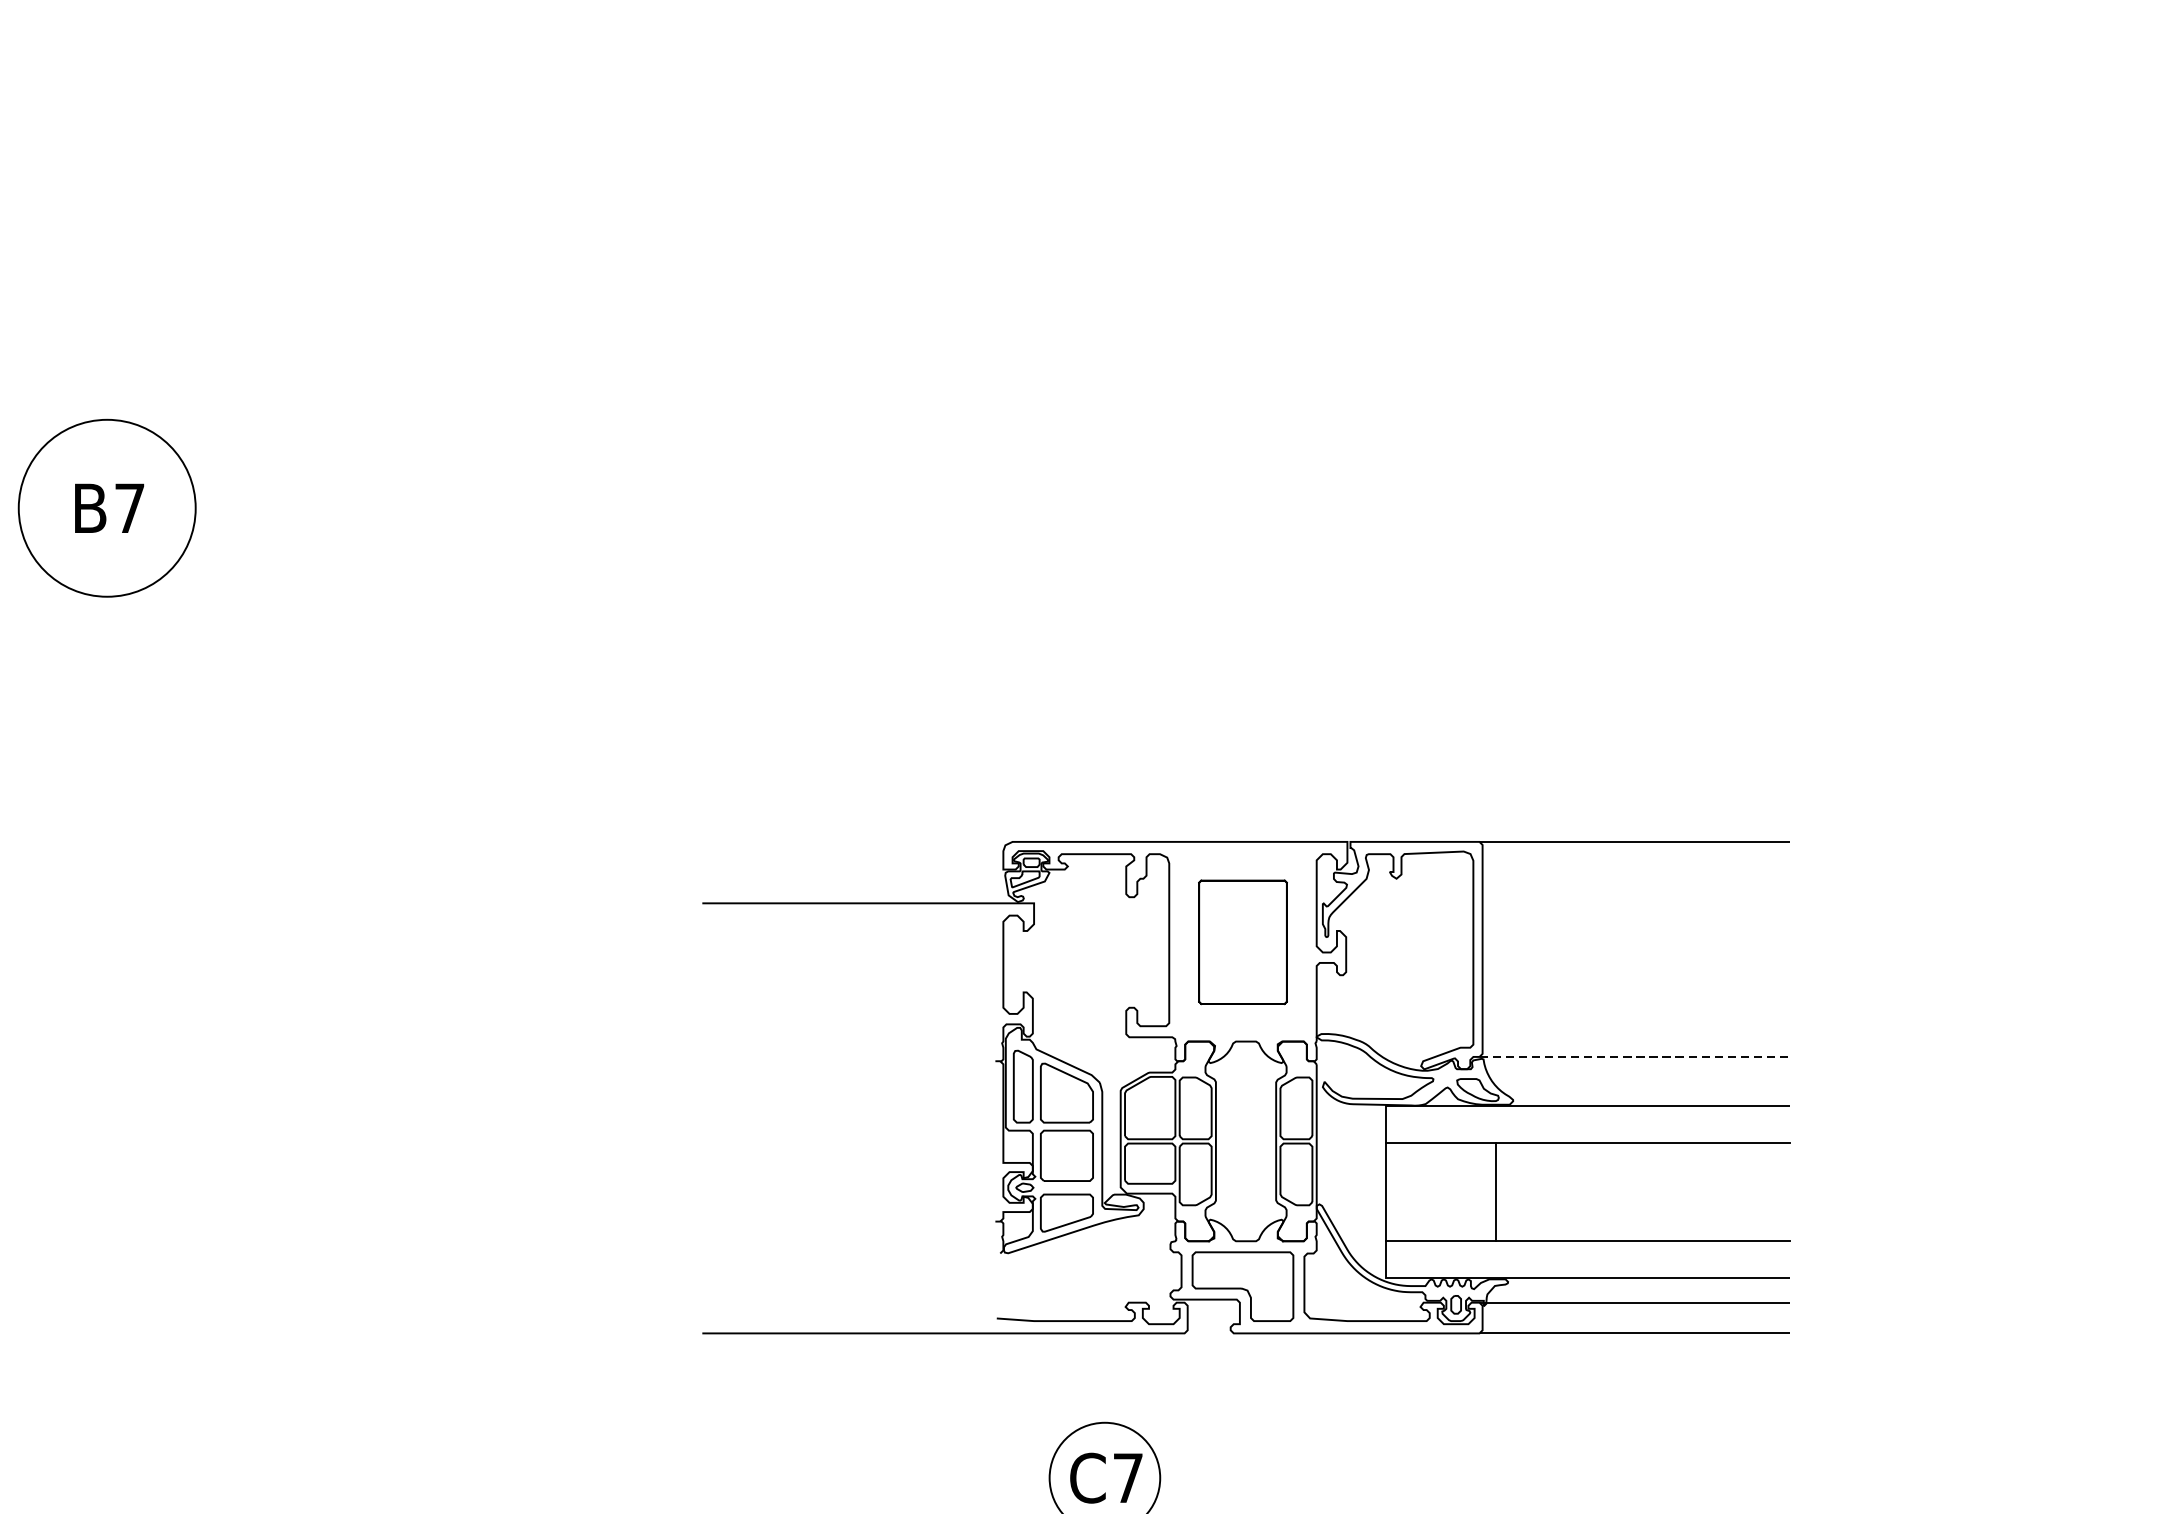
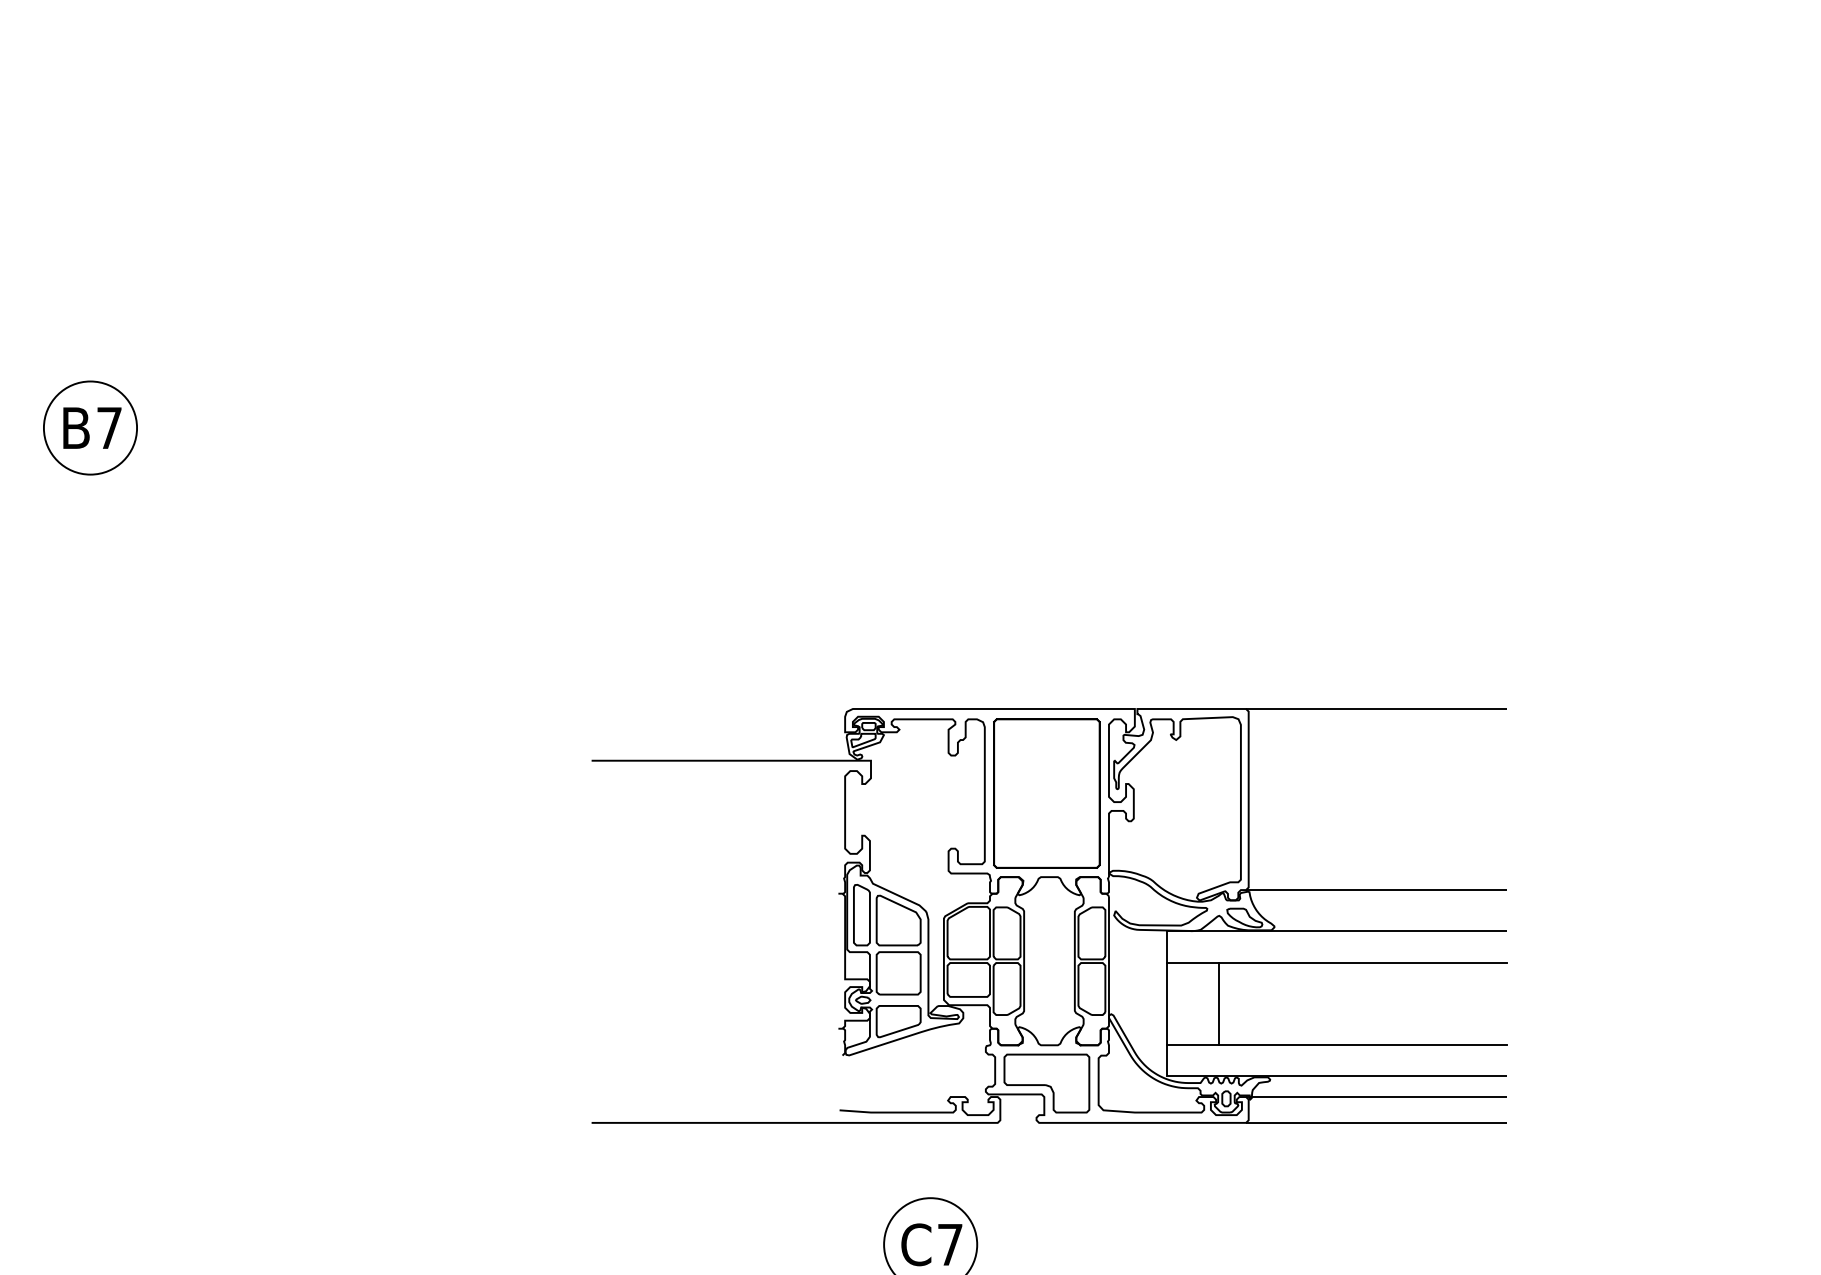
circle: (107, 507) -> (90, 427), size x0.62
part: (1242, 942) -> (1046, 793), size x1.43
line: (1634, 1057) -> (1376, 890), dashed -> solid
line: (1496, 1191) -> (1219, 1003), moved

